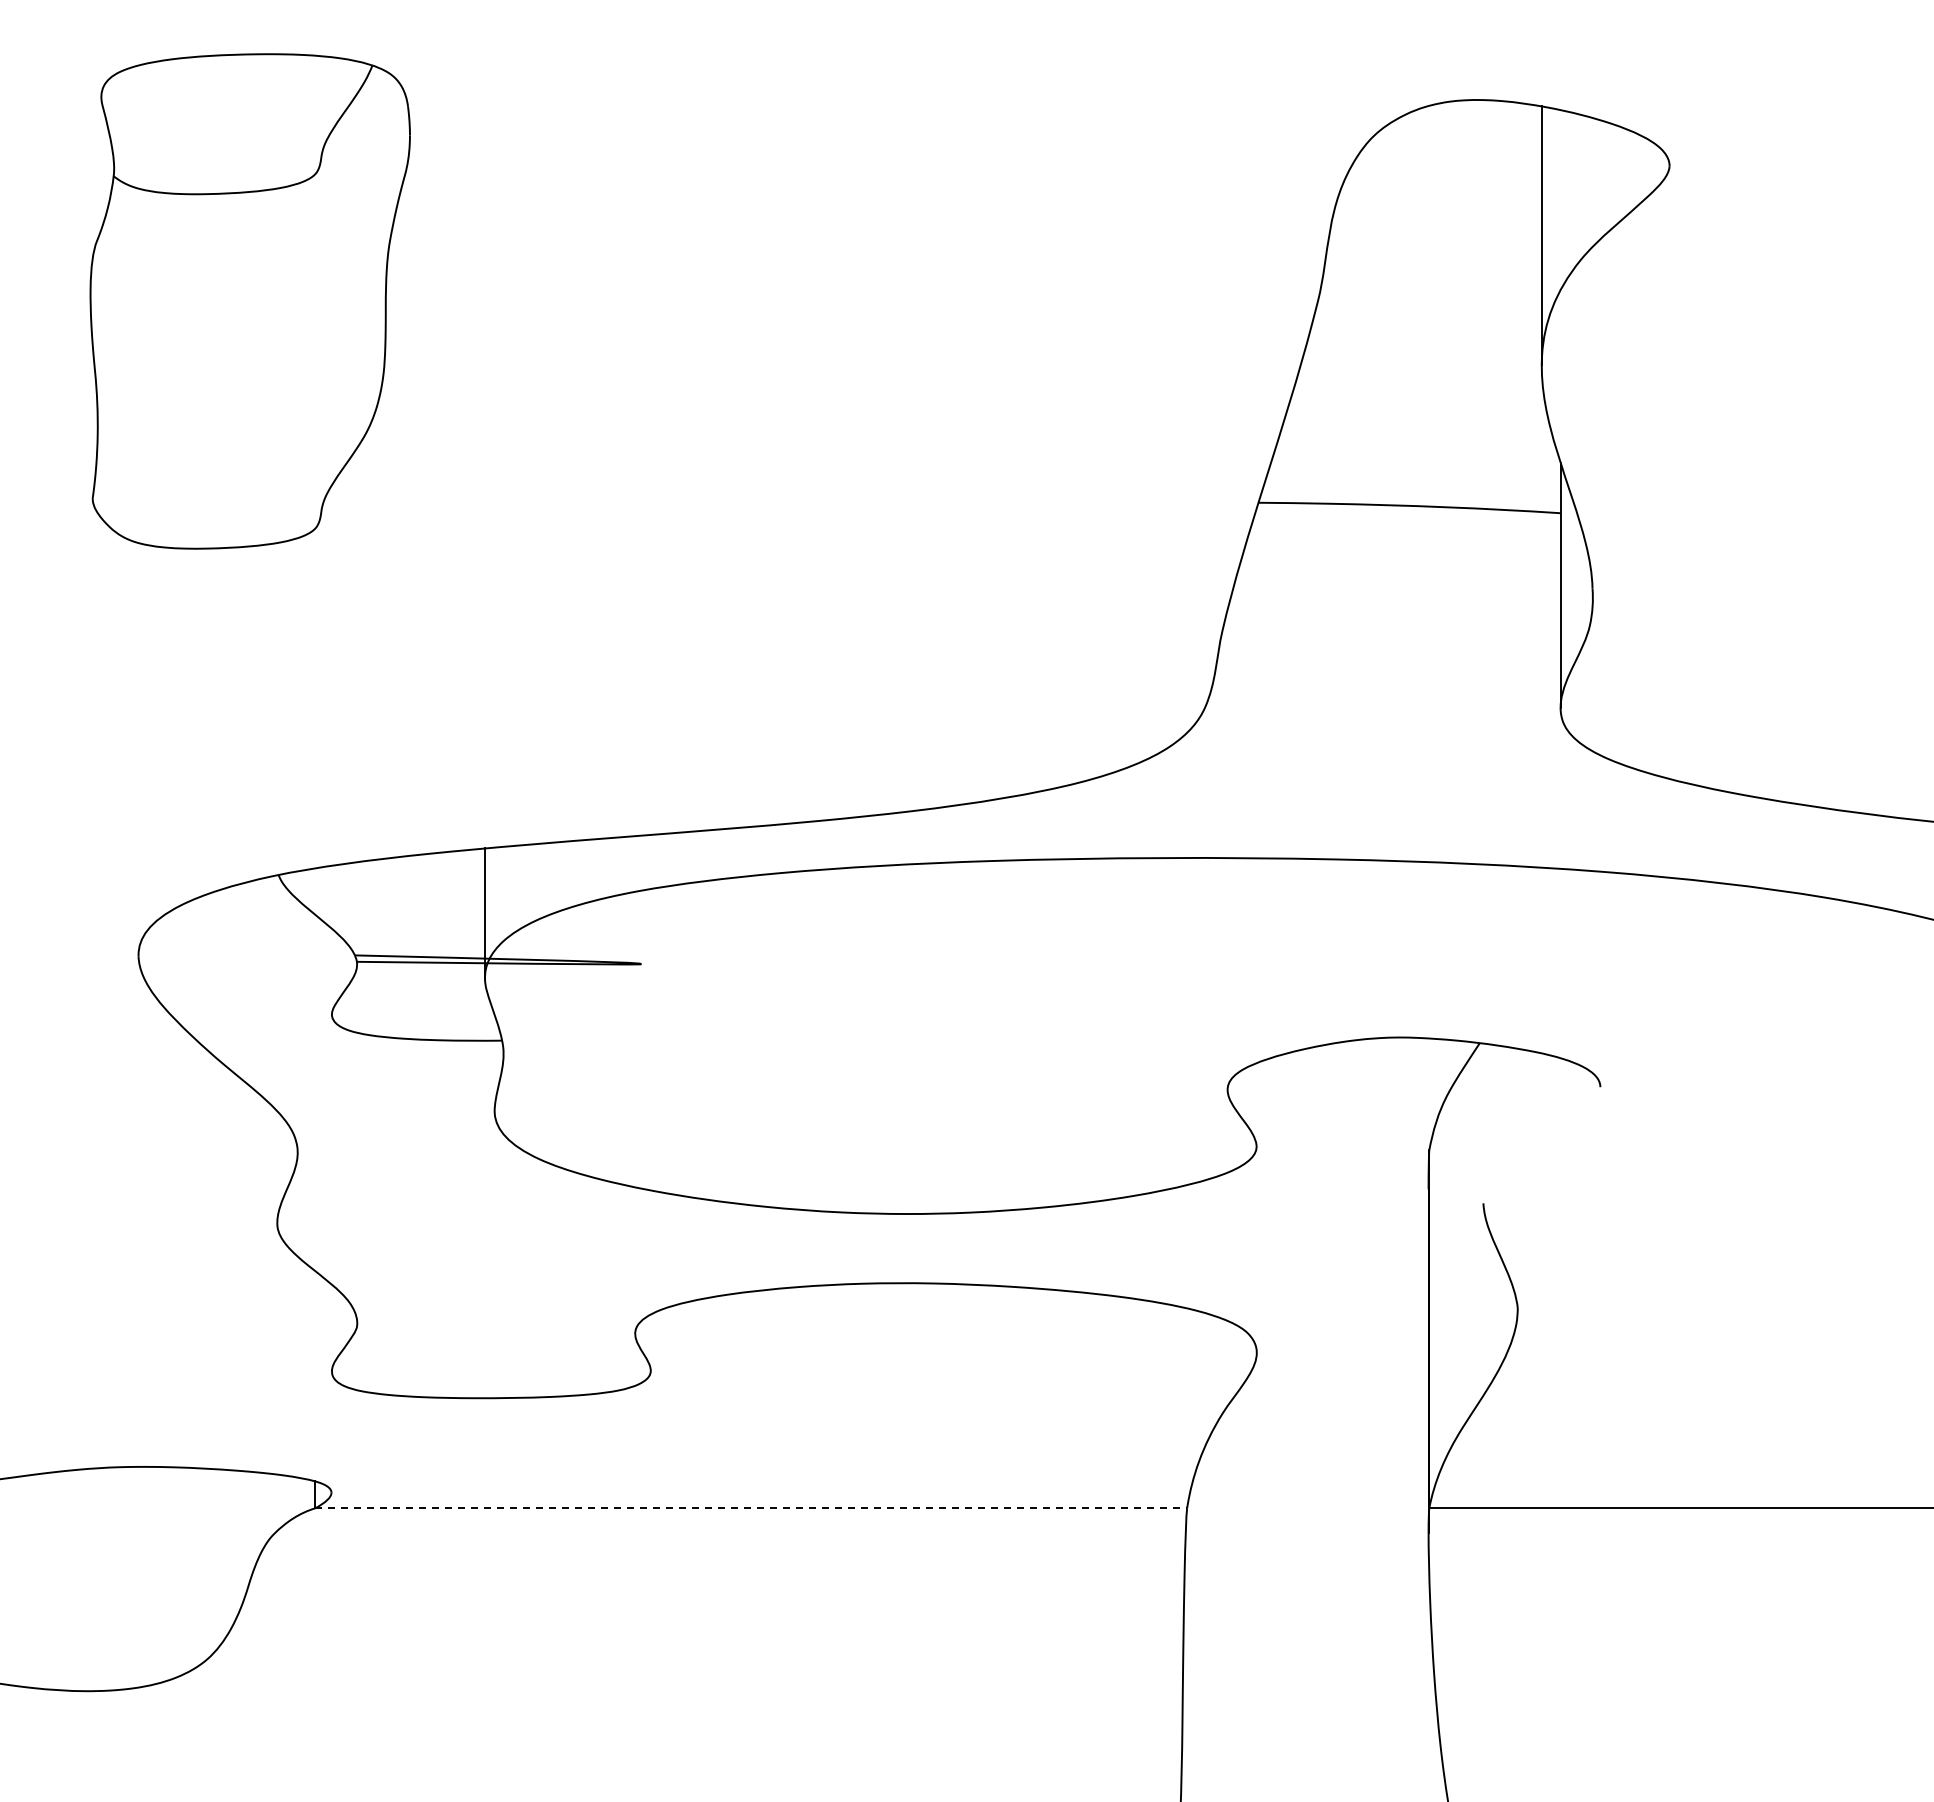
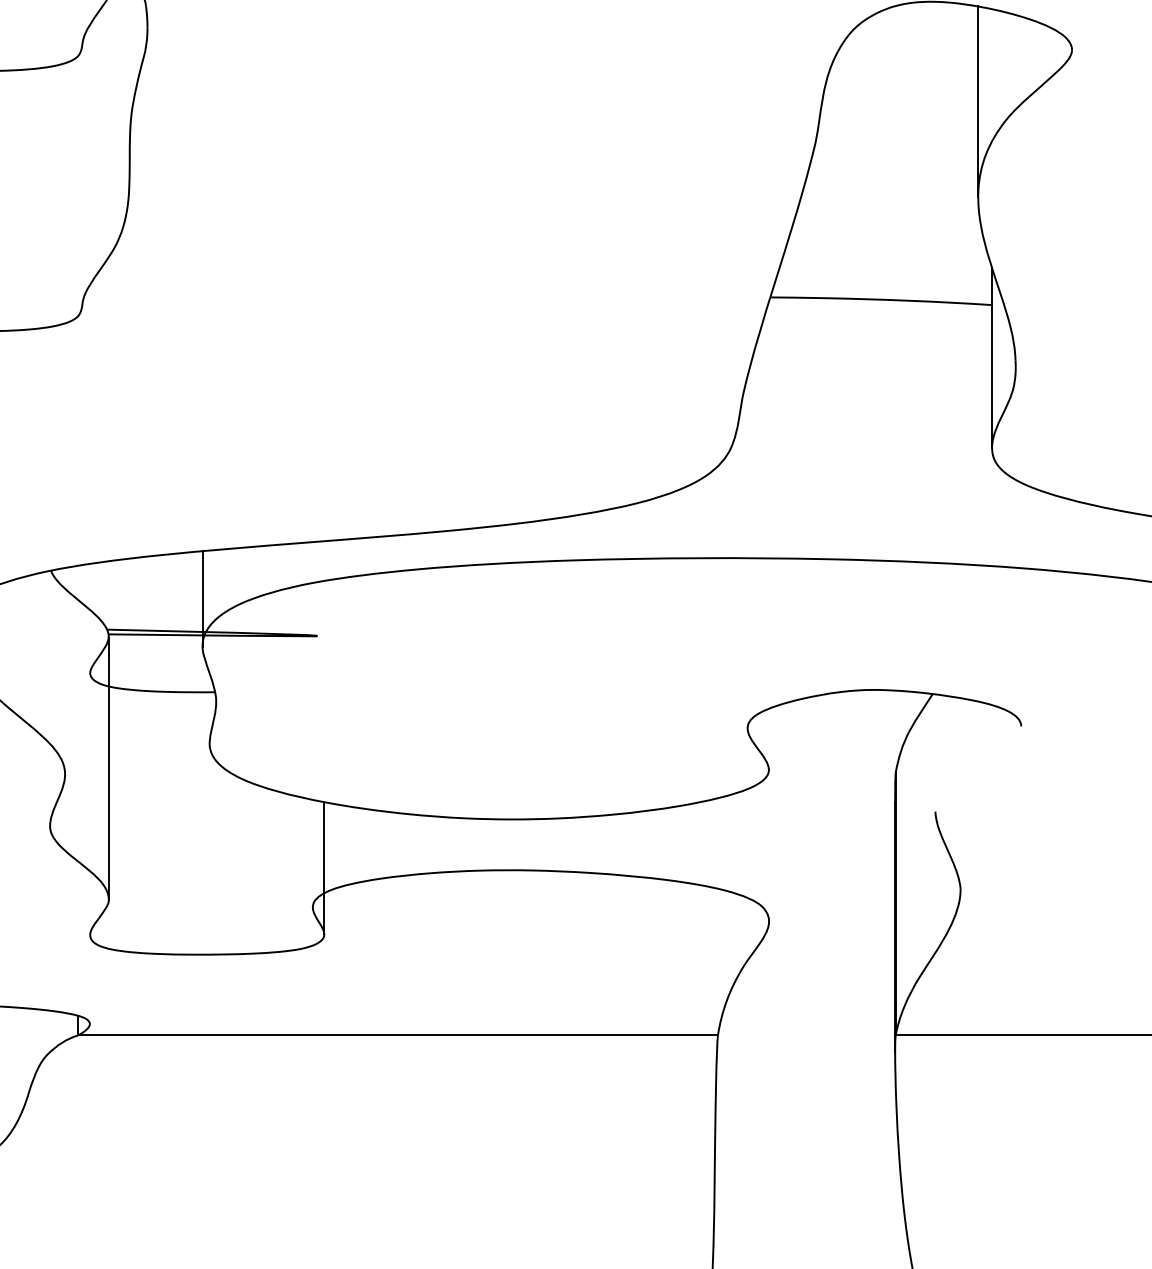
line: (357, 1144) -> (108, 768), added
line: (650, 1280) -> (324, 868), added
line: (751, 1508) -> (398, 1035), dashed -> solid

